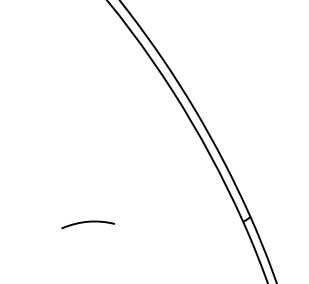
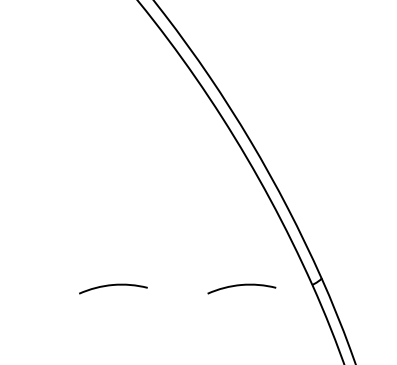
curve: (188, 222) -> (242, 285), added

